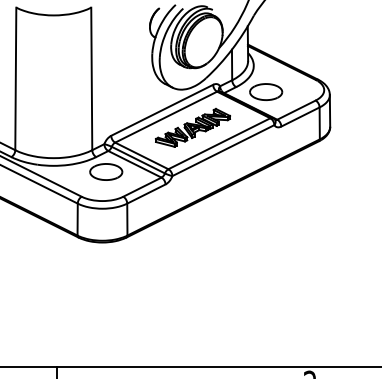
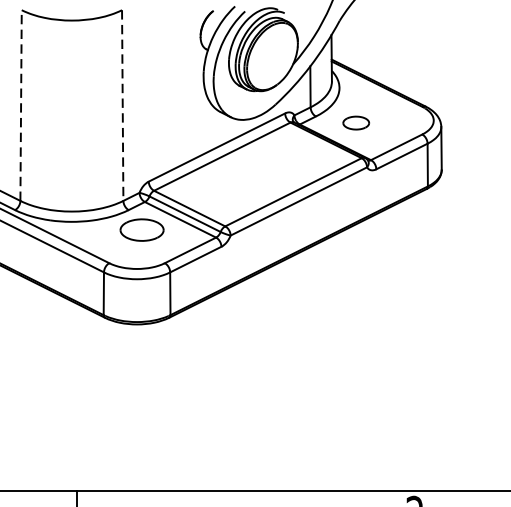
line: (15, 78) -> (20, 104), solid -> dashed
line: (91, 79) -> (122, 106), solid -> dashed
part: (266, 91) -> (356, 122), size x0.6
part: (192, 127) -> (257, 170), removed

